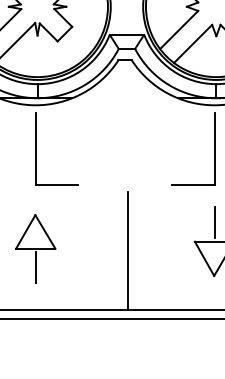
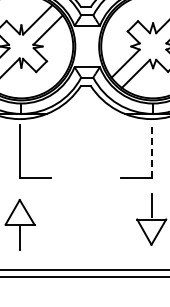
line: (214, 149) -> (151, 151), solid -> dashed
line: (127, 251) -> (87, 226), removed

